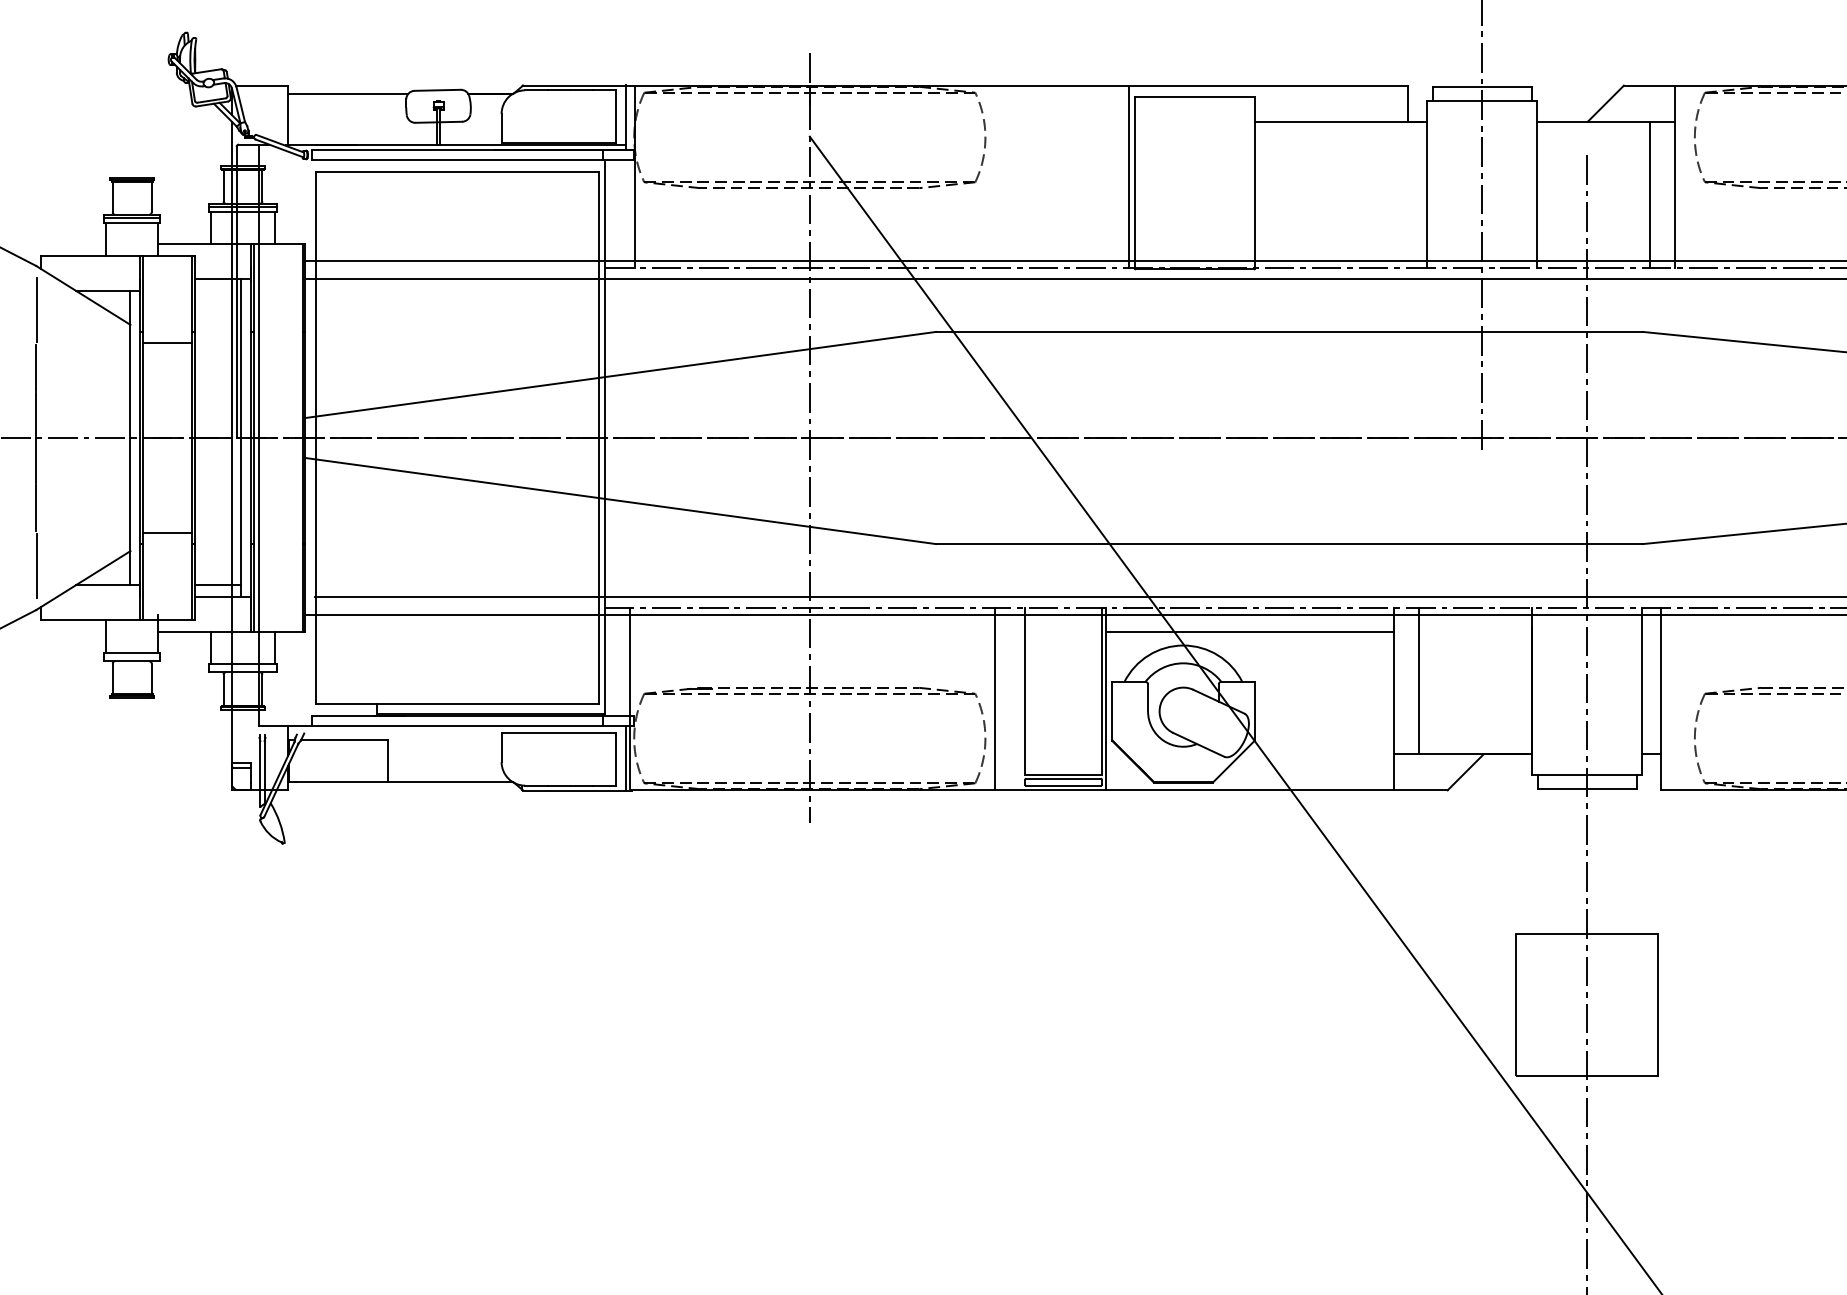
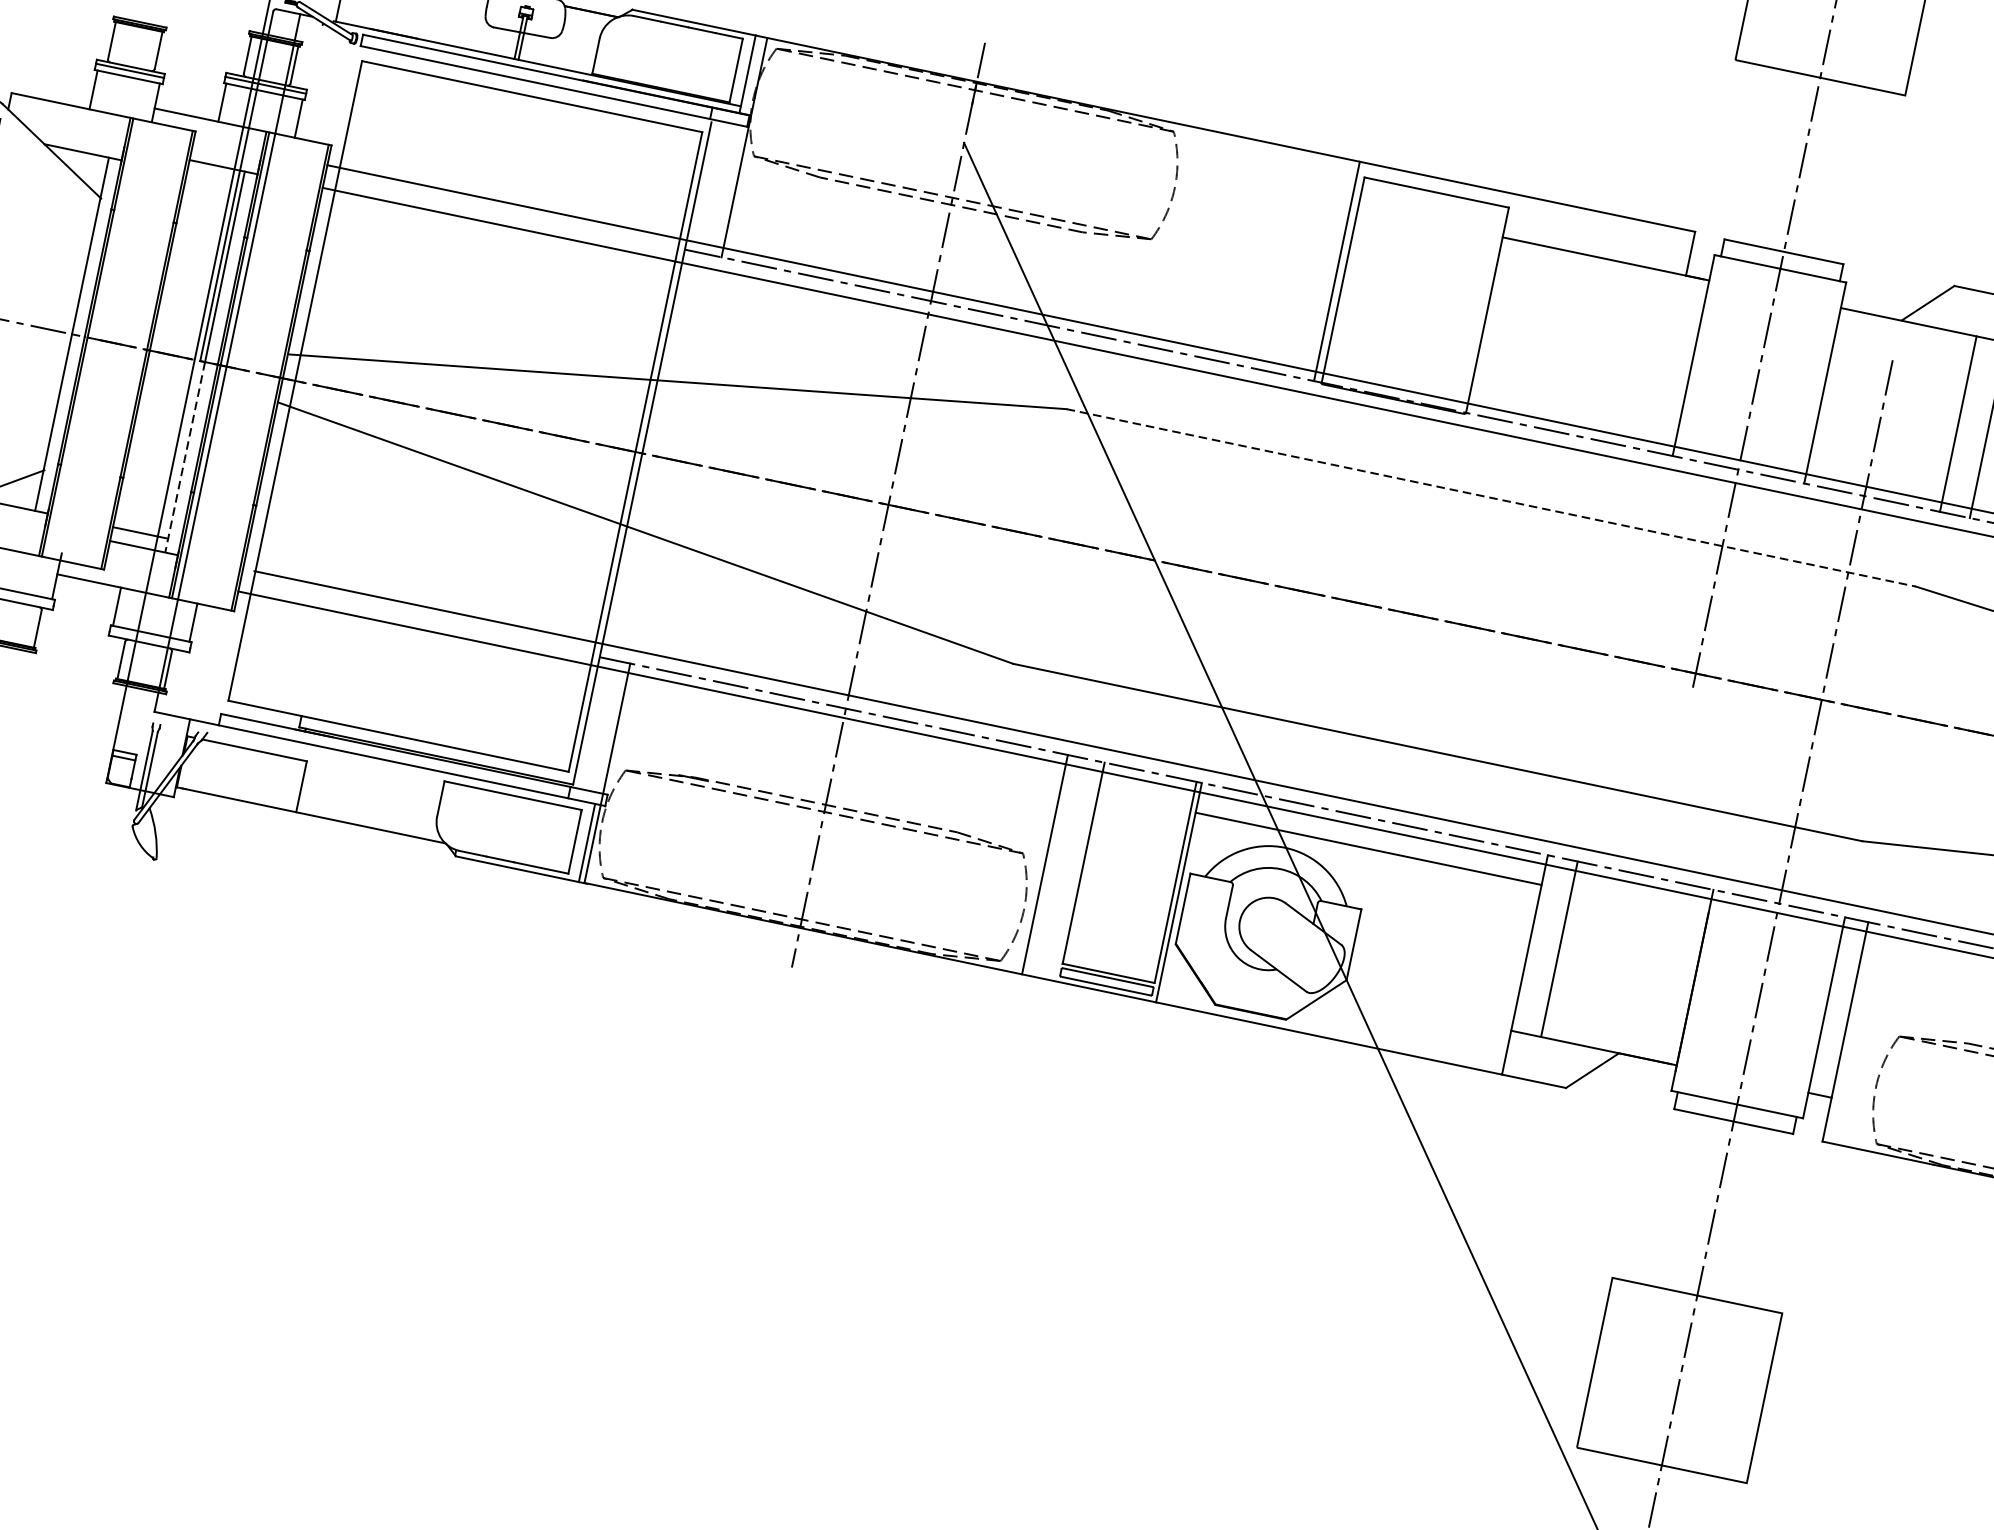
line: (1289, 331) -> (1491, 497), solid -> dashed
line: (167, 343) -> (140, 230), removed
line: (240, 517) -> (184, 457), solid -> dashed
line: (167, 532) -> (93, 457), removed

